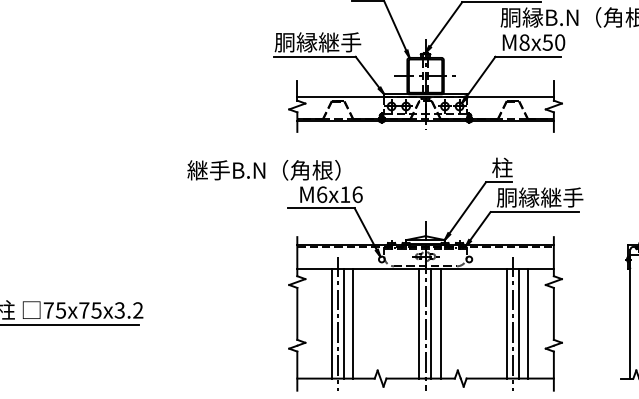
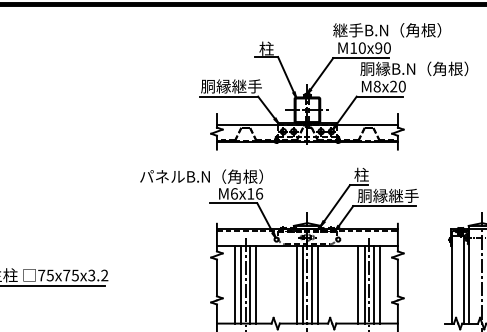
text: (547, 42) -> (393, 86), M8x50 -> M8x20
text: (273, 170) -> (200, 176), 継手B.N（角根） -> パネルB.N（角根）
line: (323, 323) -> (235, 284), added
line: (410, 323) -> (296, 284), added
line: (498, 323) -> (358, 284), added

